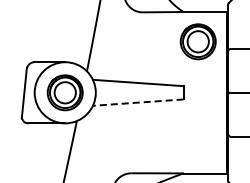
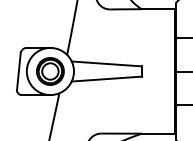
part: (197, 41) -> (152, 31), removed
line: (137, 102) -> (106, 78), dashed -> solid

